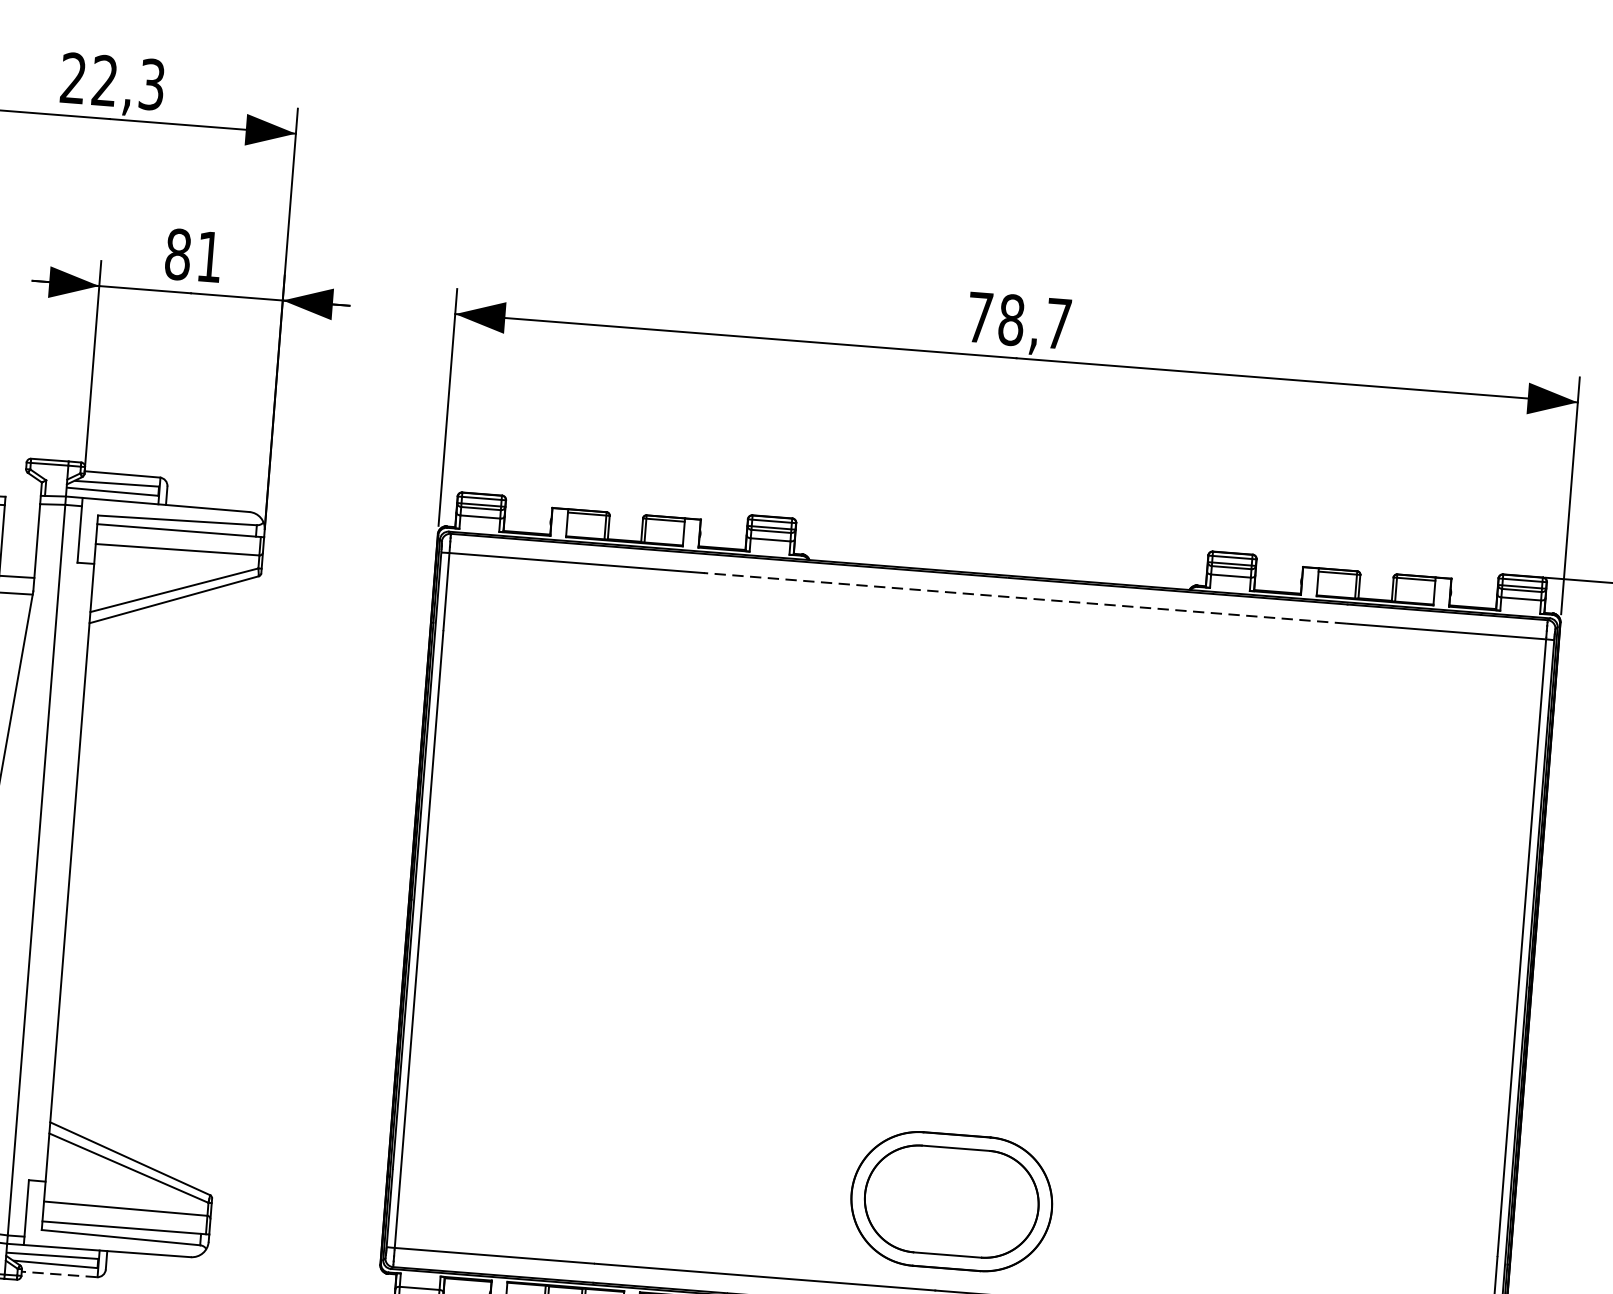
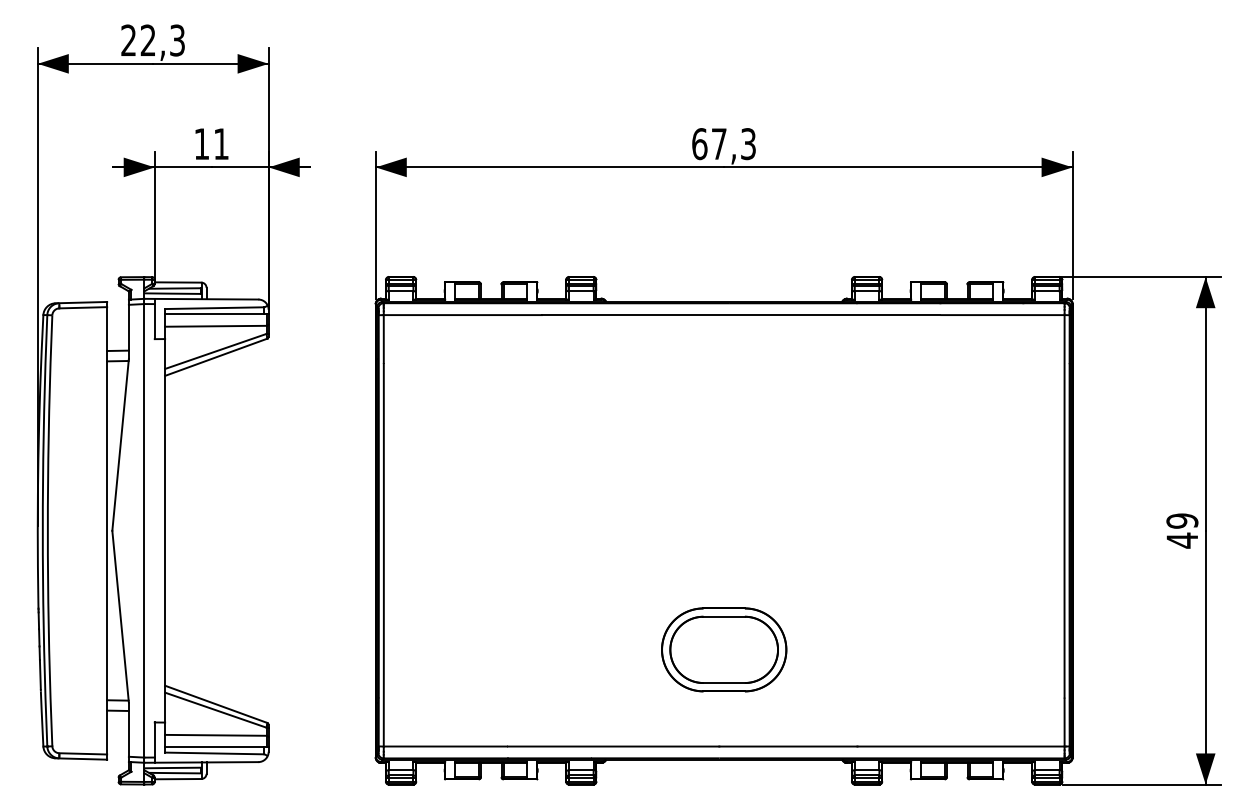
text: (177, 255) -> (201, 144), 81 -> 11
text: (1018, 321) -> (723, 144), 78,7 -> 67,3
line: (1024, 598) -> (740, 315), dashed -> solid
part: (952, 1201) -> (724, 649), moved
line: (58, 1274) -> (177, 779), dashed -> solid

